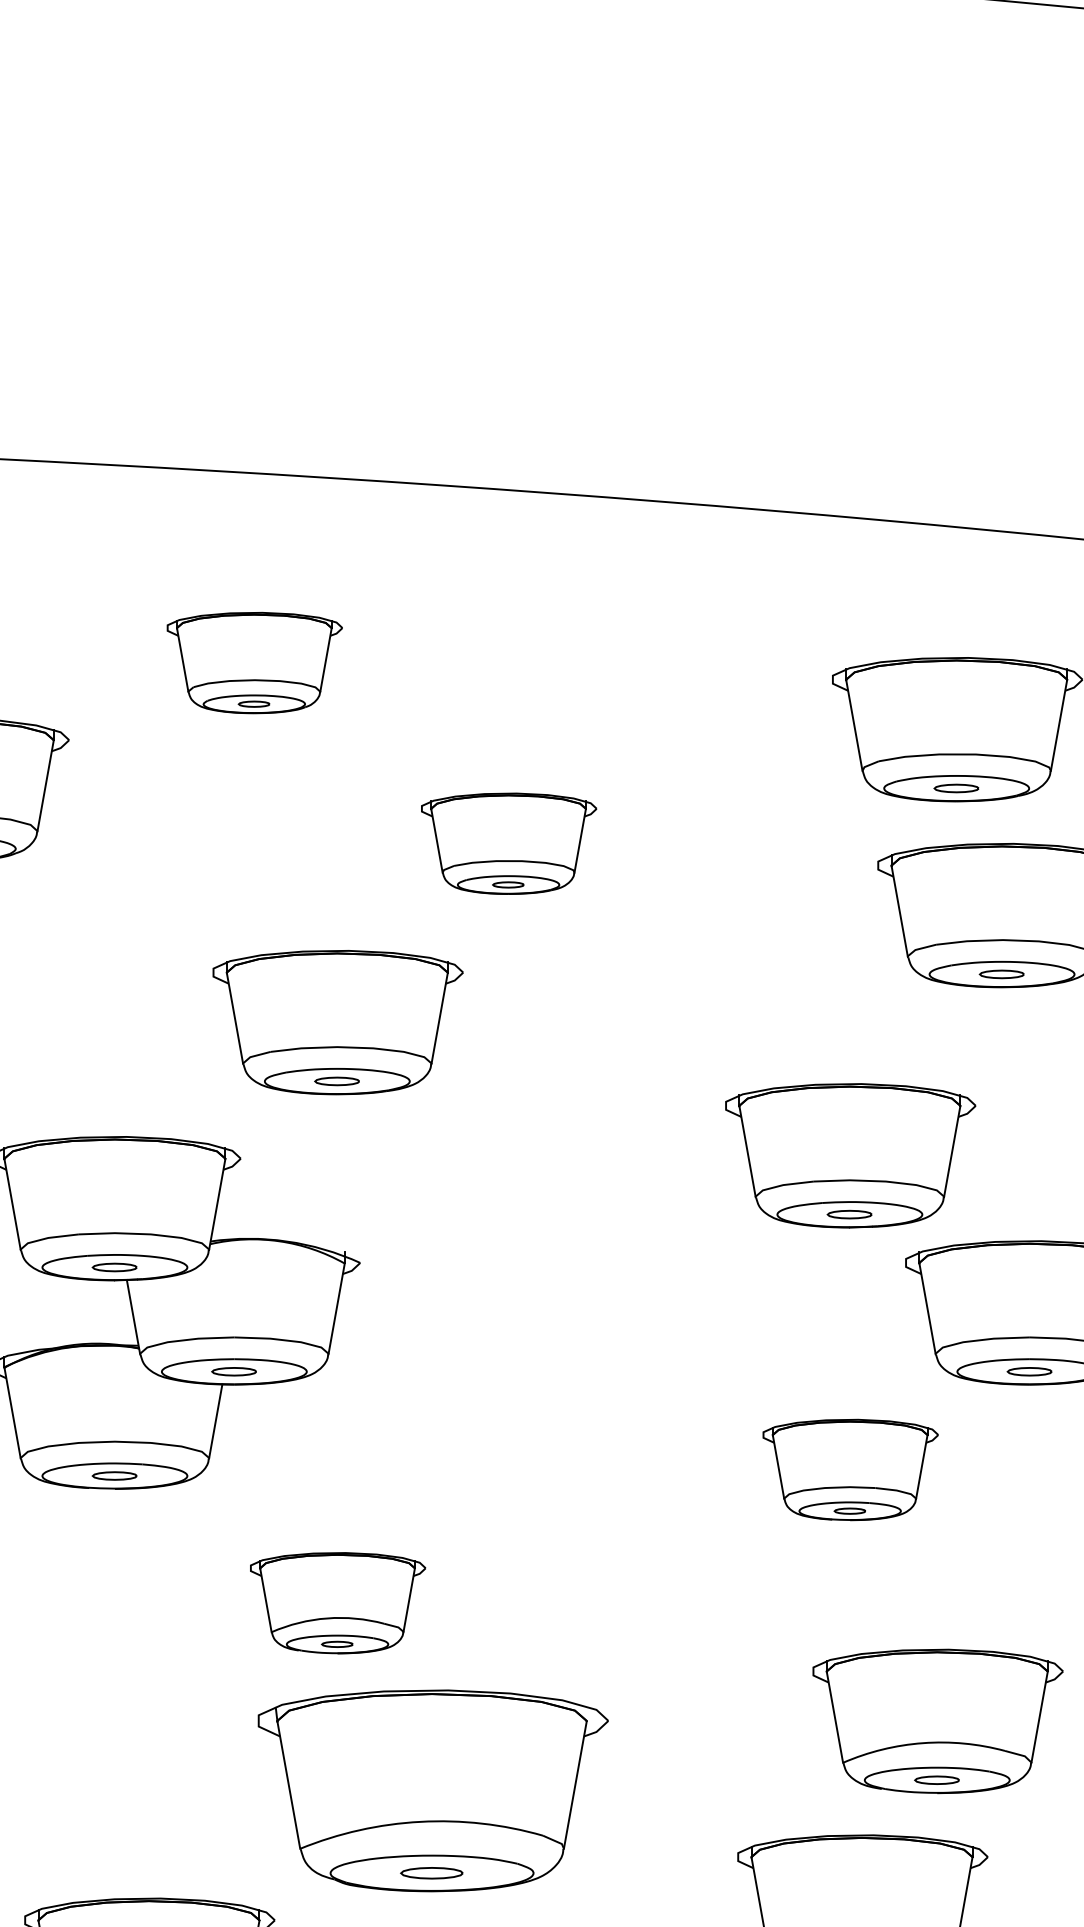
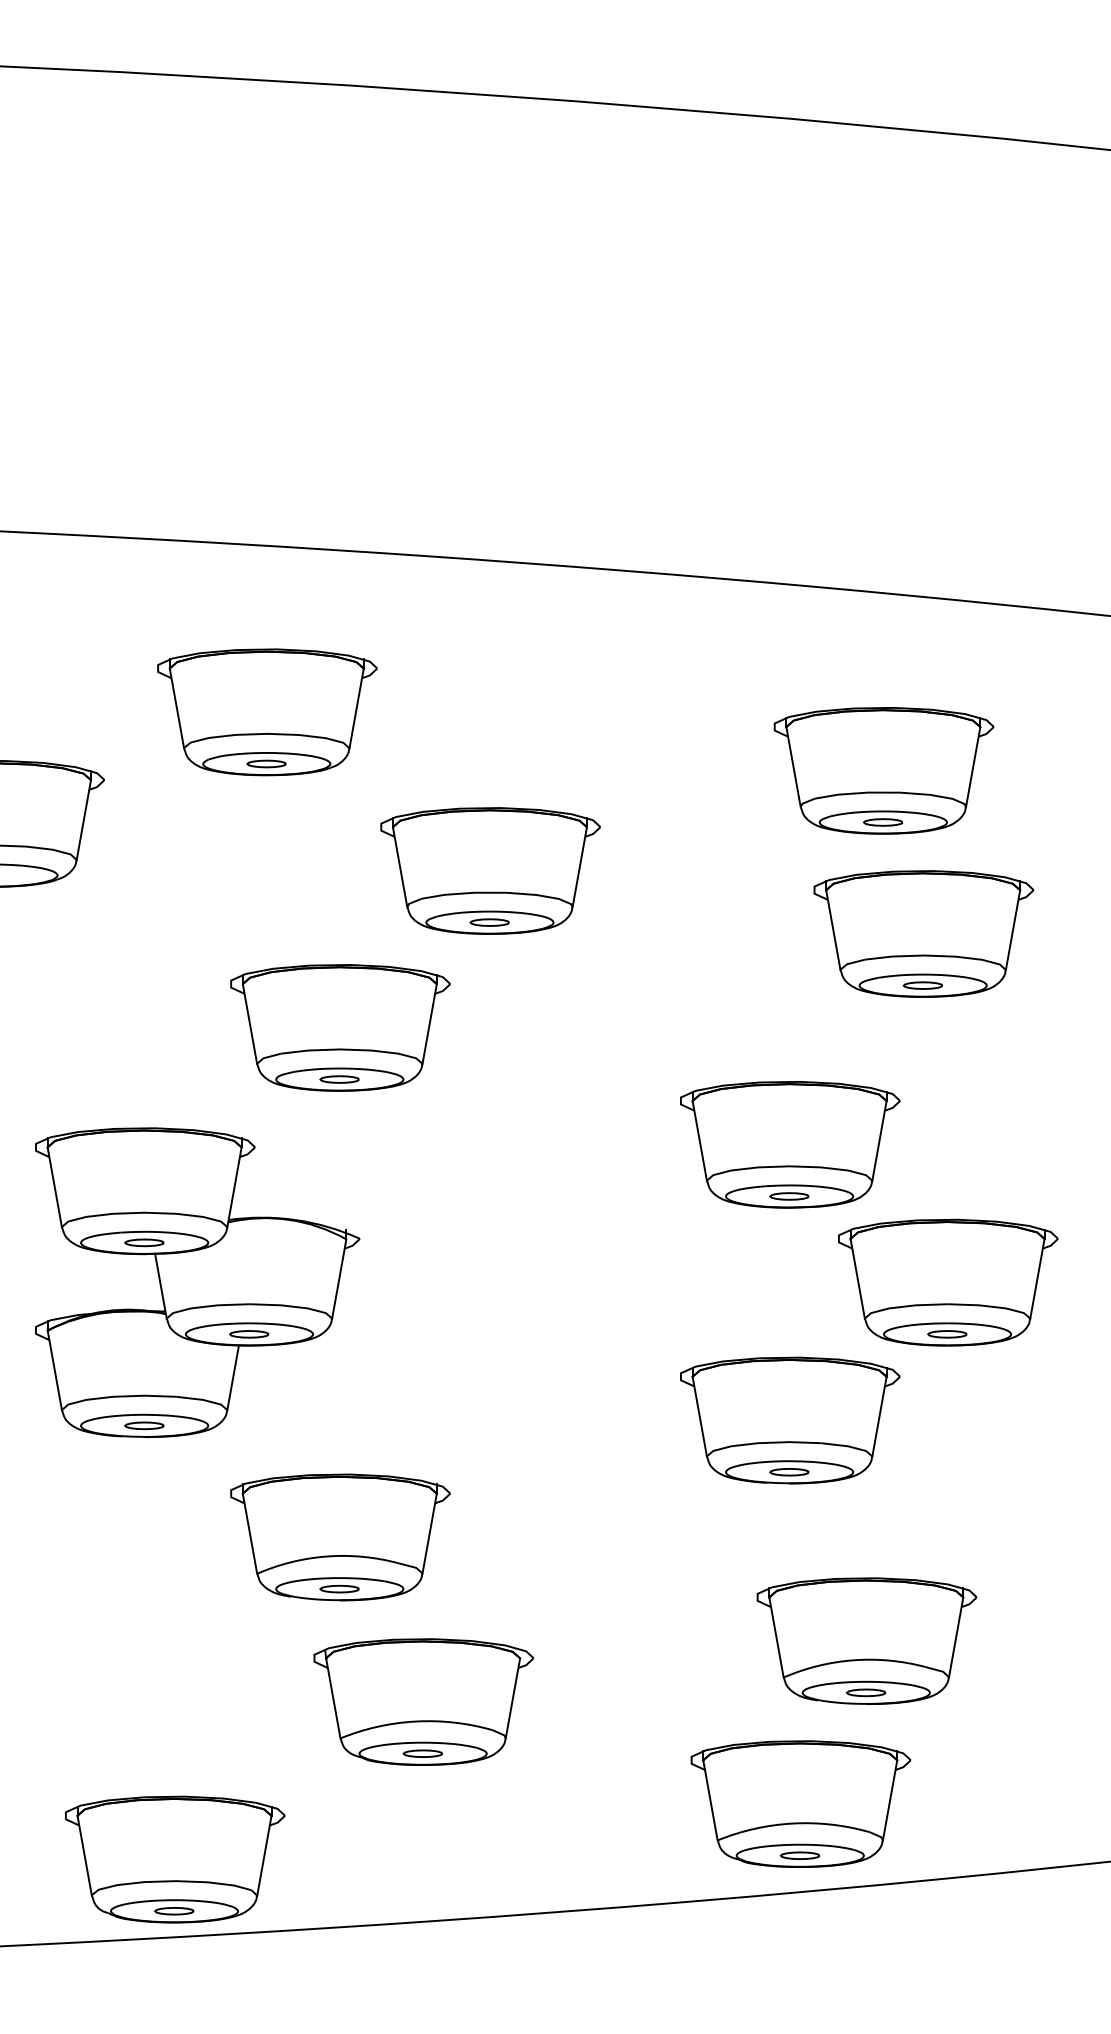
part: (254, 663) -> (267, 712), size x1.43
part: (509, 843) -> (490, 870), size x1.43
part: (850, 1469) -> (790, 1420), size x1.43
part: (338, 1603) -> (340, 1537), size x1.43
part: (432, 1790) -> (423, 1701), size x0.71

